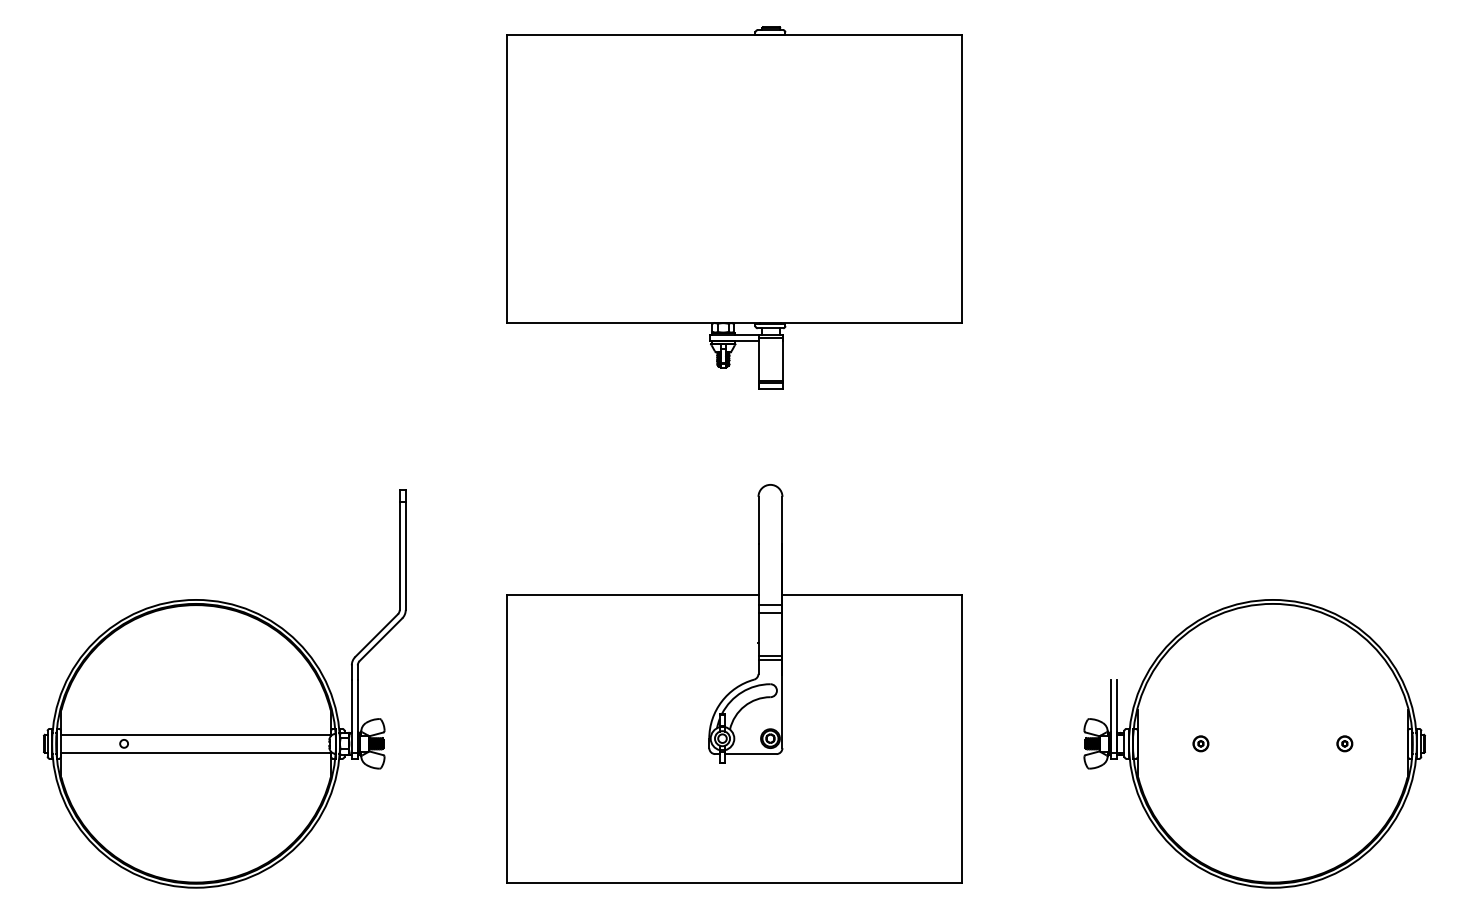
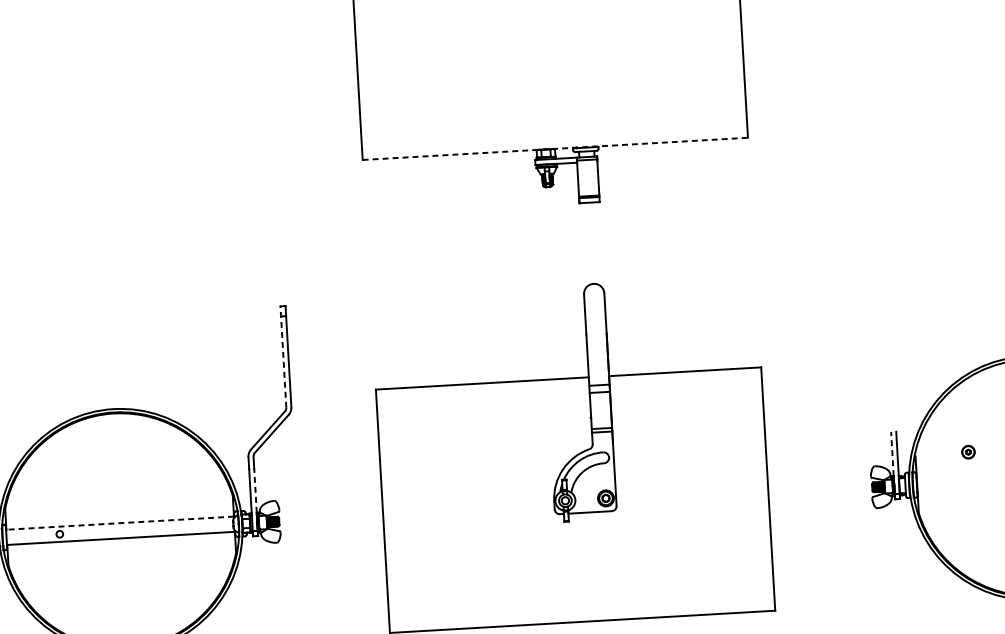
line: (734, 323) -> (555, 149), solid -> dashed
line: (399, 550) -> (283, 357), solid -> dashed
line: (357, 705) -> (255, 490), solid -> dashed
line: (1111, 705) -> (892, 453), solid -> dashed
line: (196, 734) -> (120, 522), solid -> dashed
part: (1200, 743) -> (968, 451), moved

